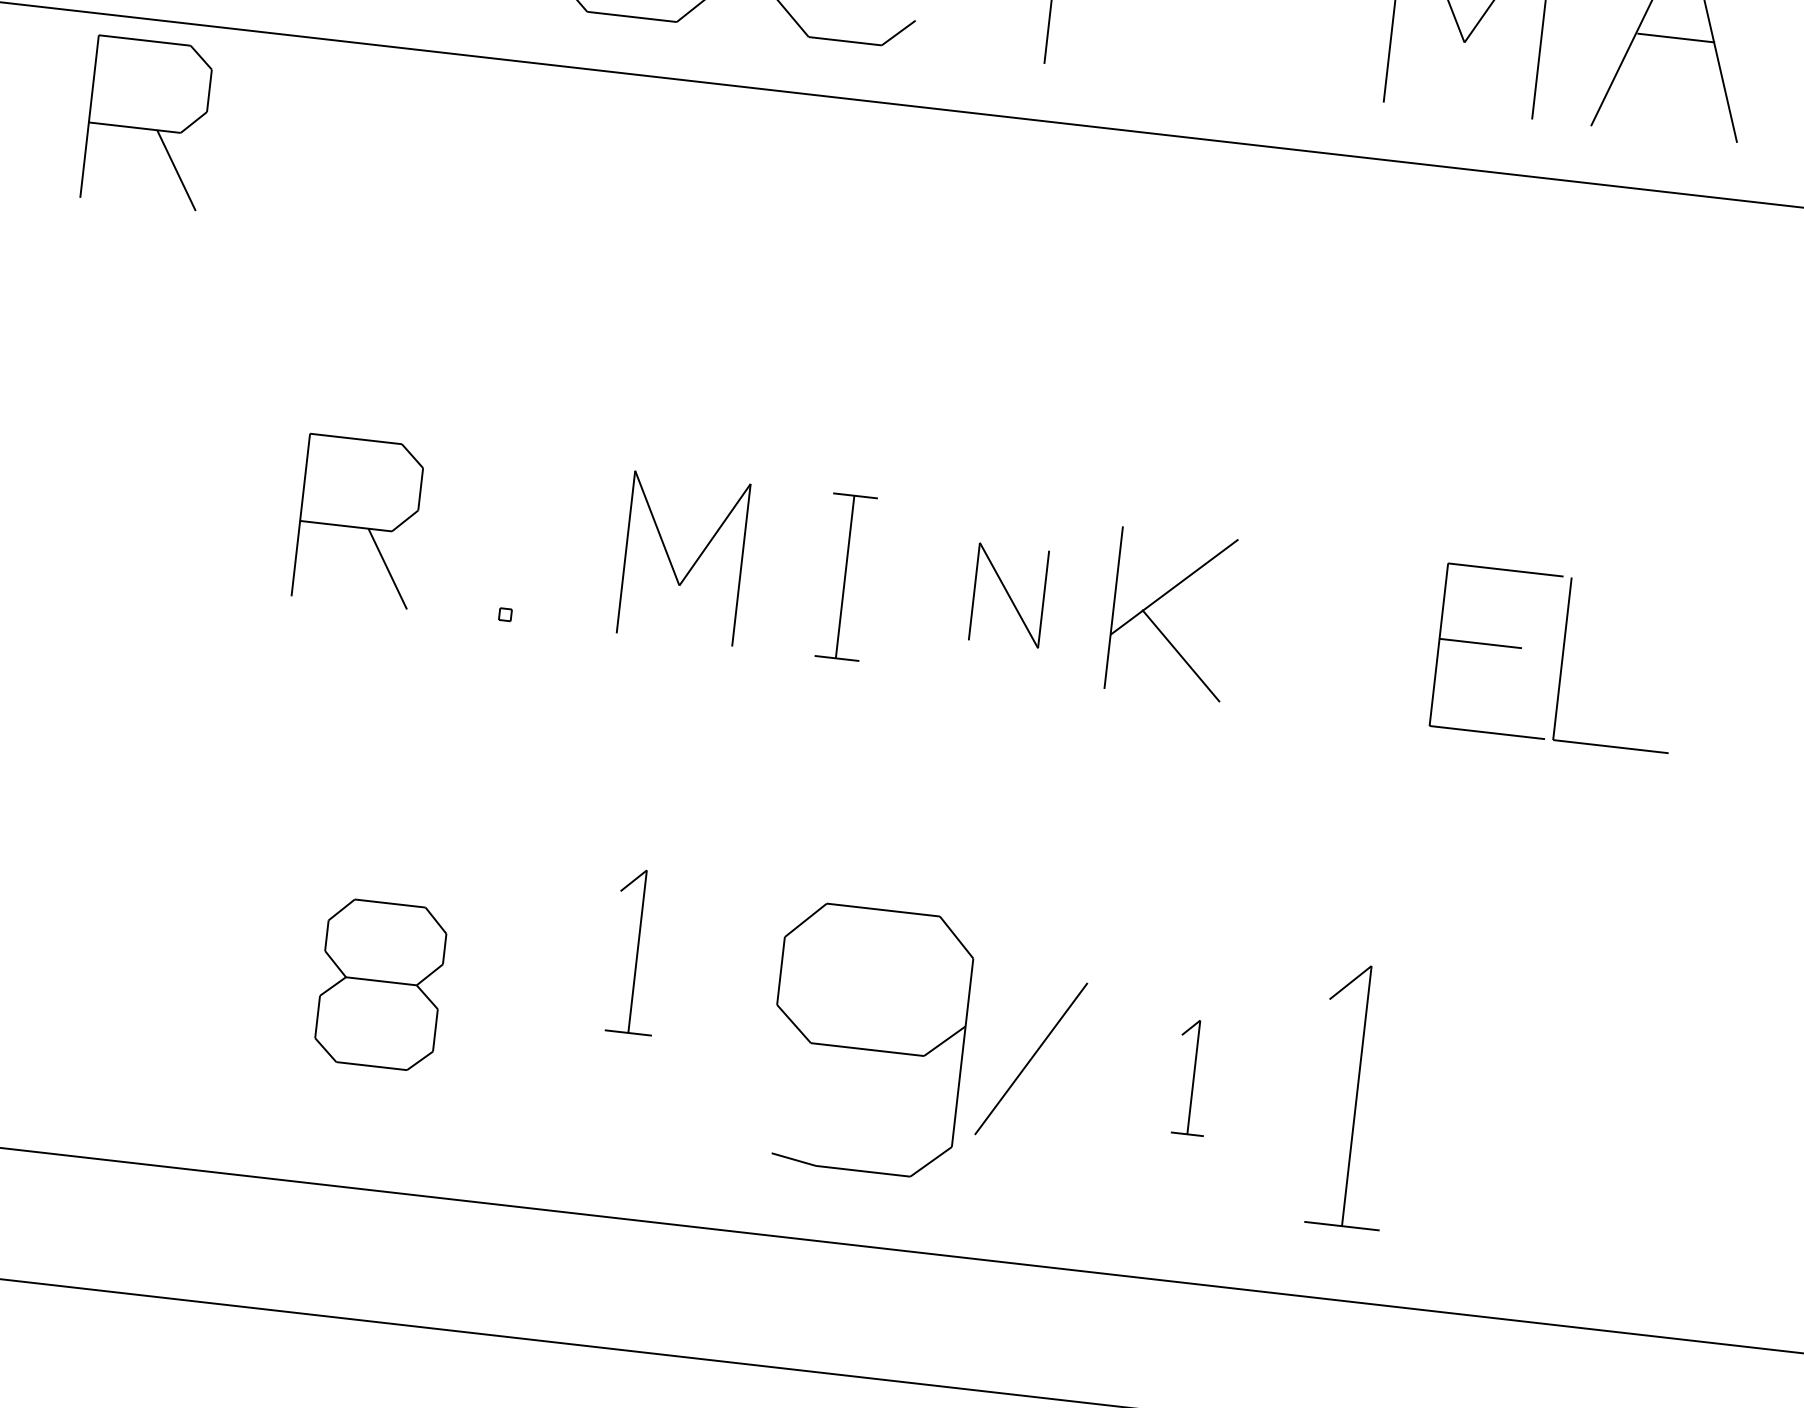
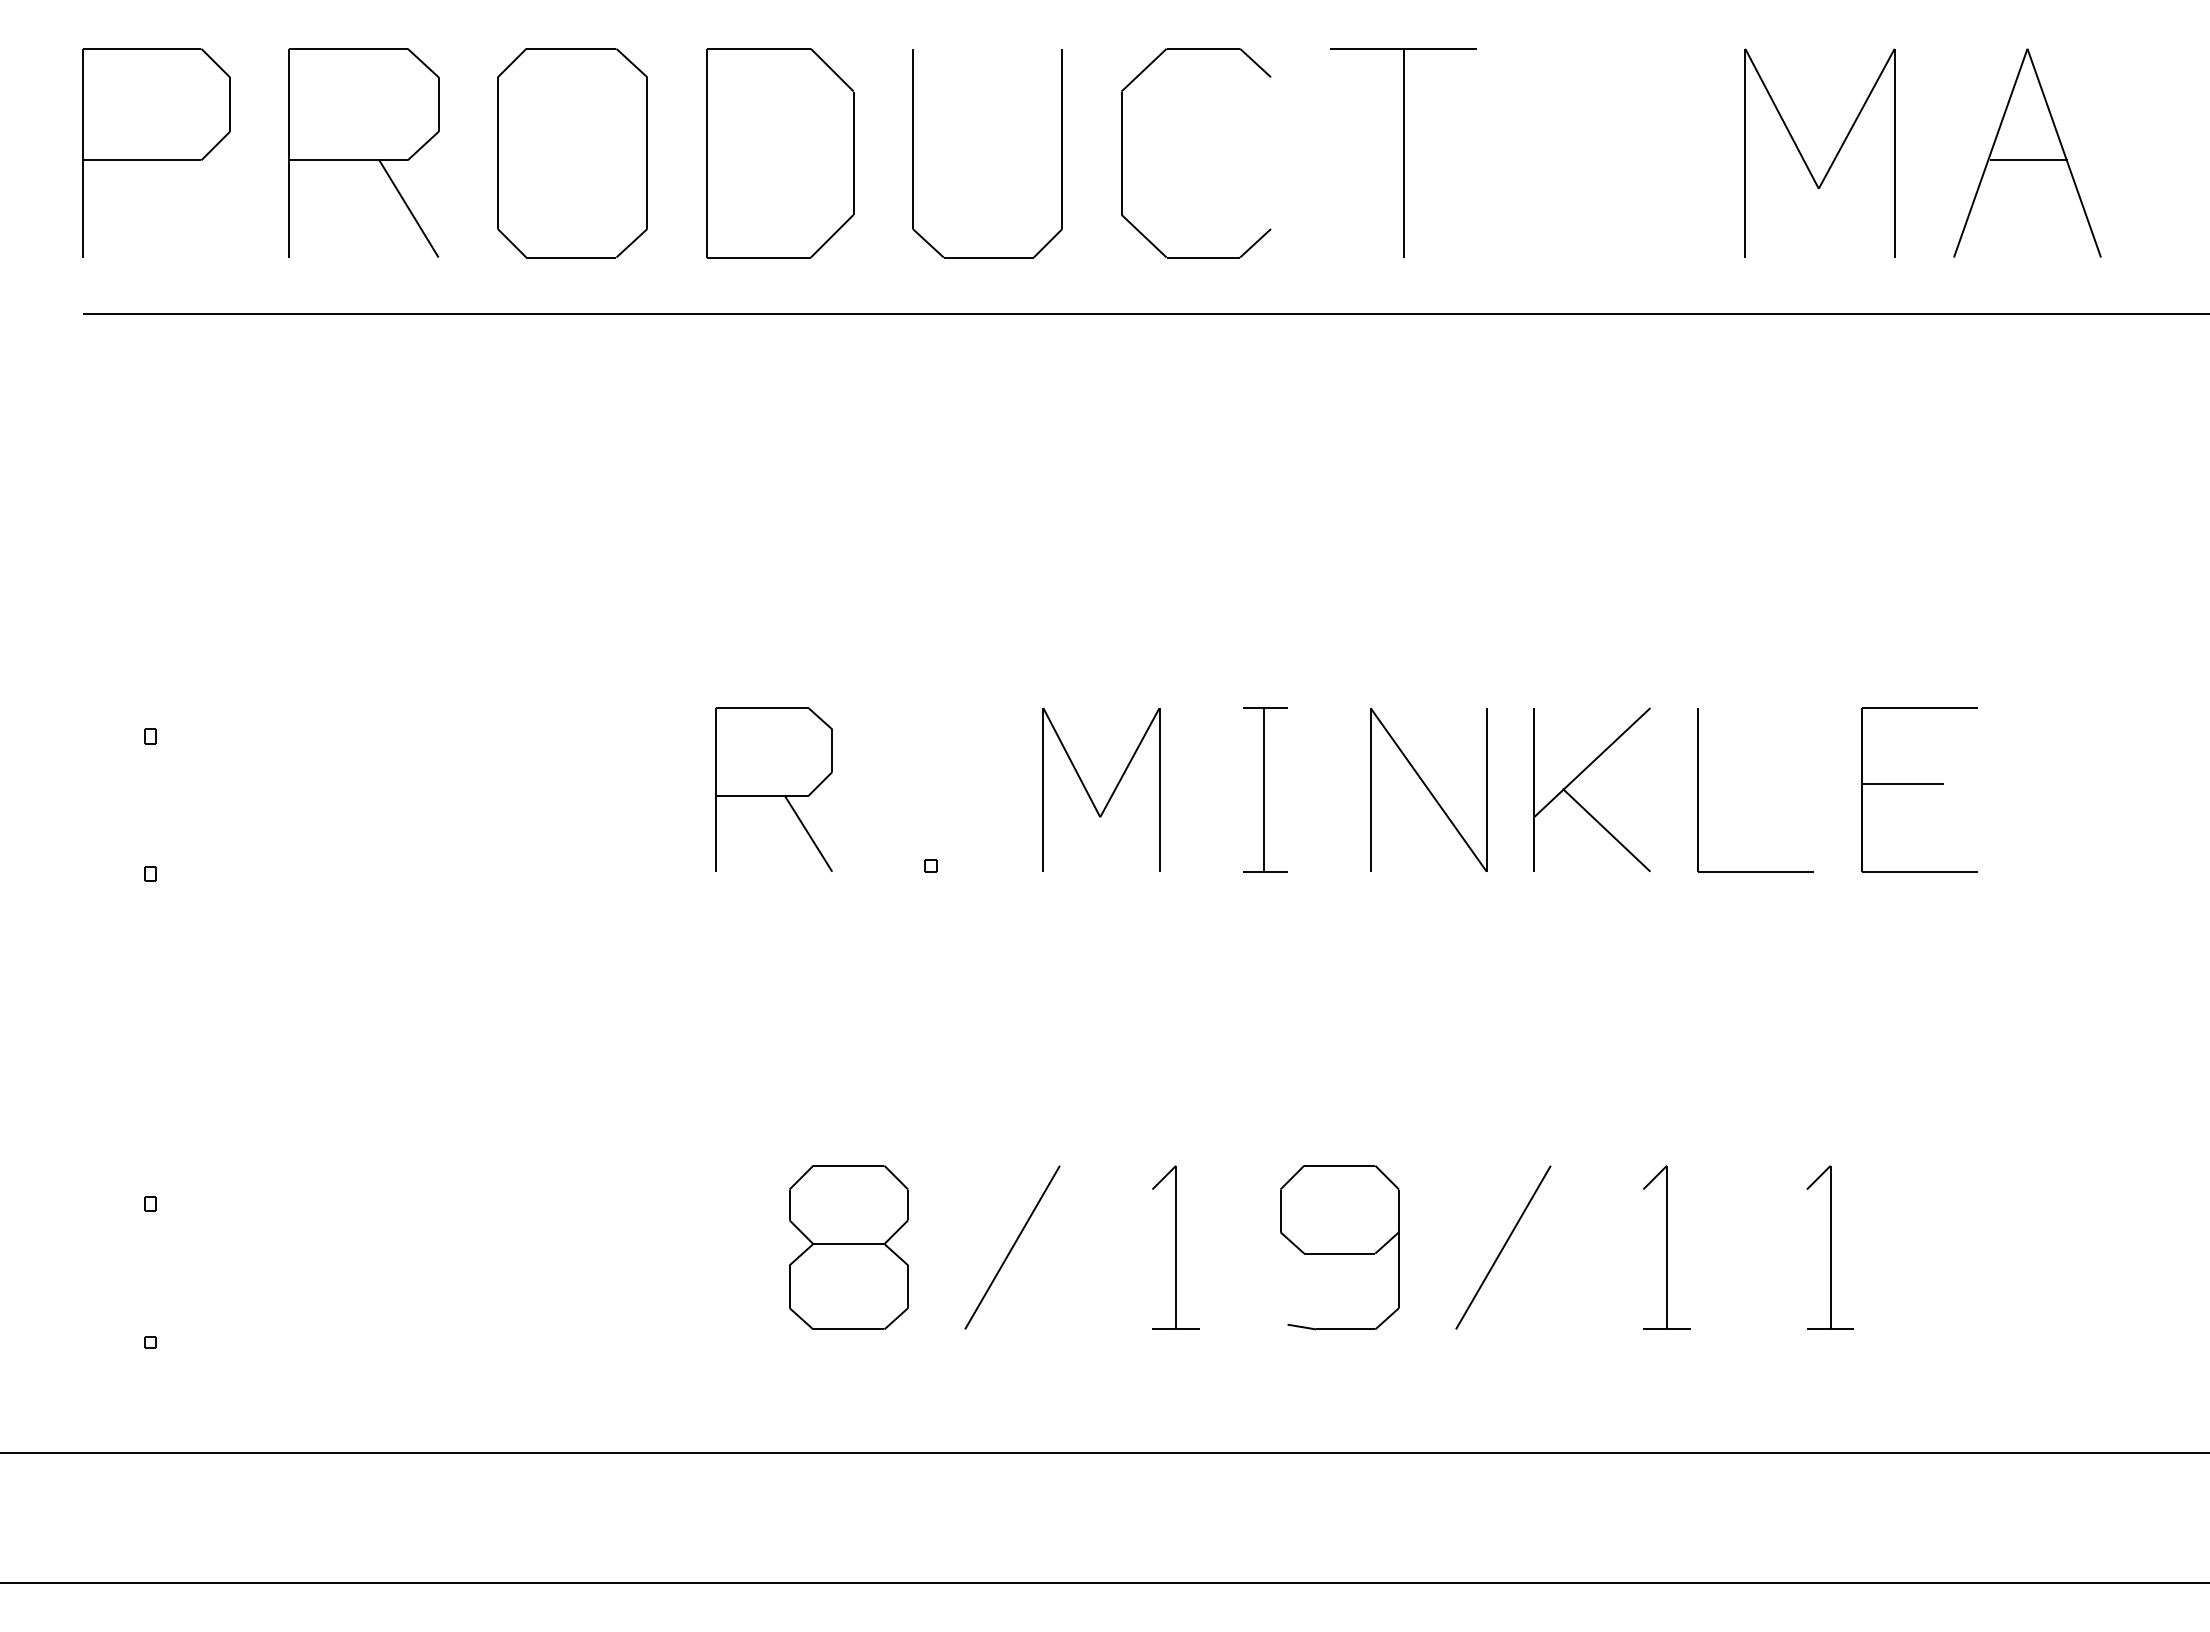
part: (146, 122) -> (518, 417), removed
part: (1008, 595) -> (1428, 789), size x1.67
part: (1563, 659) -> (1698, 790), moved
part: (636, 951) -> (1175, 1247), moved
line: (543, 1003) -> (1012, 1247), added
part: (868, 1040) -> (1339, 1247), size x0.62
part: (1193, 1077) -> (1666, 1247), size x1.43
part: (1355, 1095) -> (1829, 1247), size x0.62

